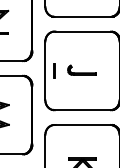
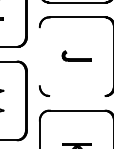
line: (45, 70) -> (39, 56), removed
line: (54, 70) -> (48, 56), removed
line: (82, 110) -> (76, 96), removed

